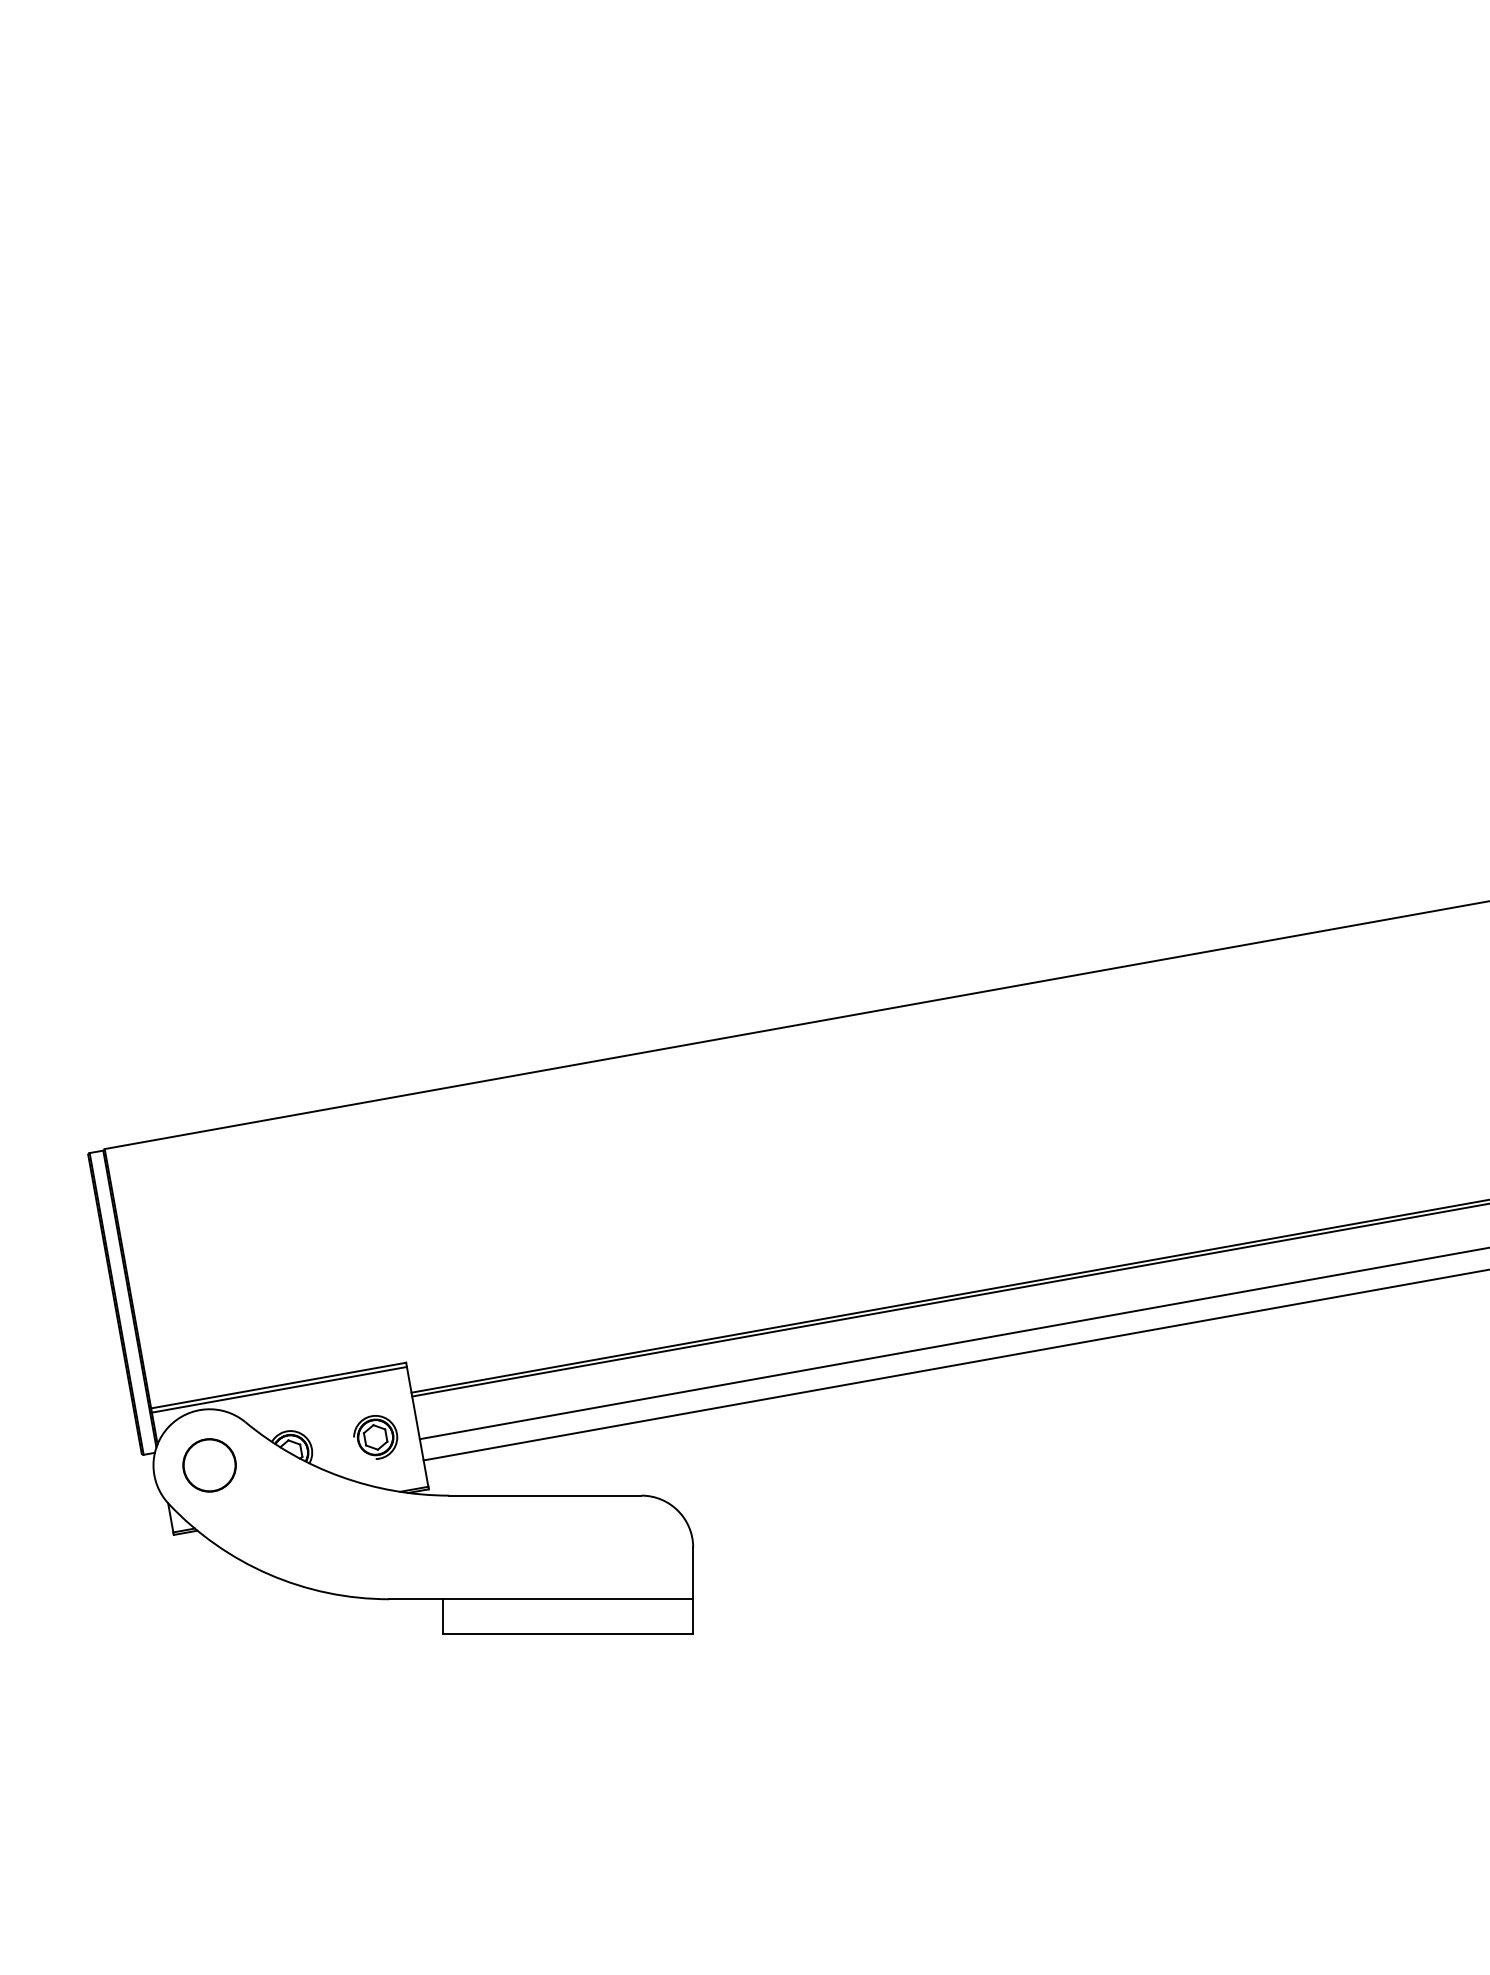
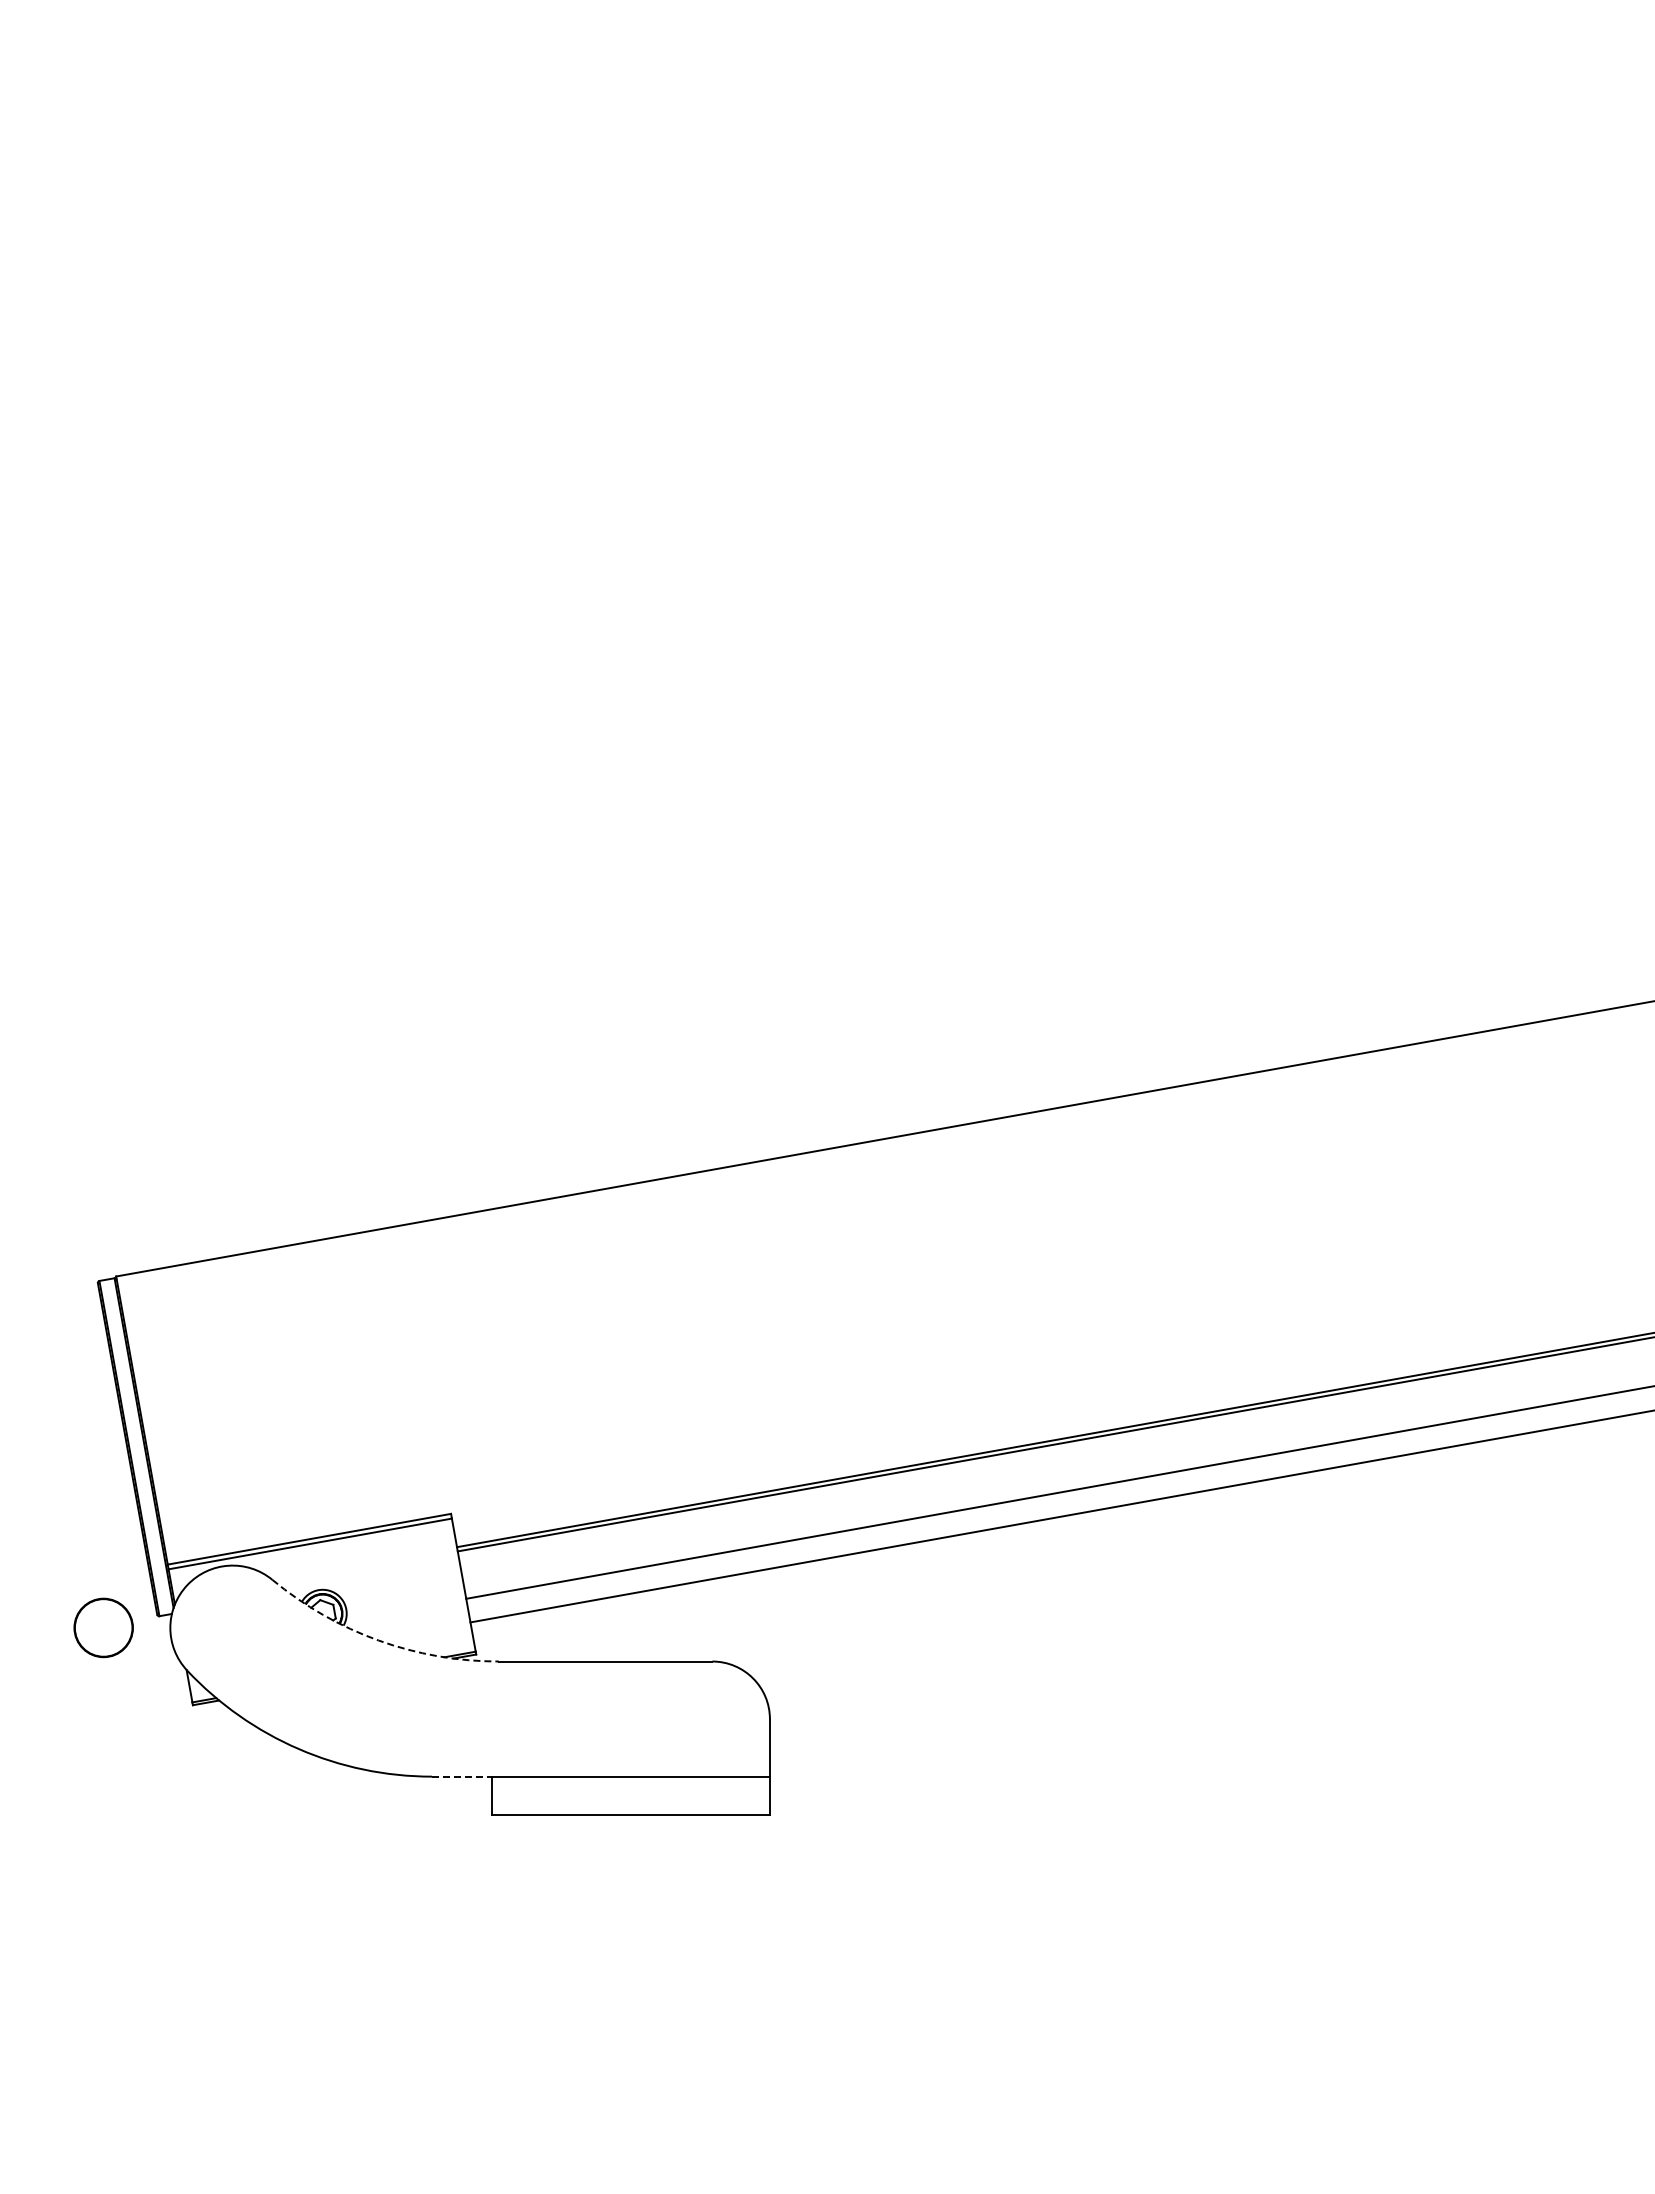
part: (375, 1437) -> (417, 1596), removed
part: (209, 1465) -> (103, 1627), moved
arc: (340, 1476) -> (378, 1640), solid -> dashed
line: (415, 1599) -> (461, 1776), solid -> dashed

